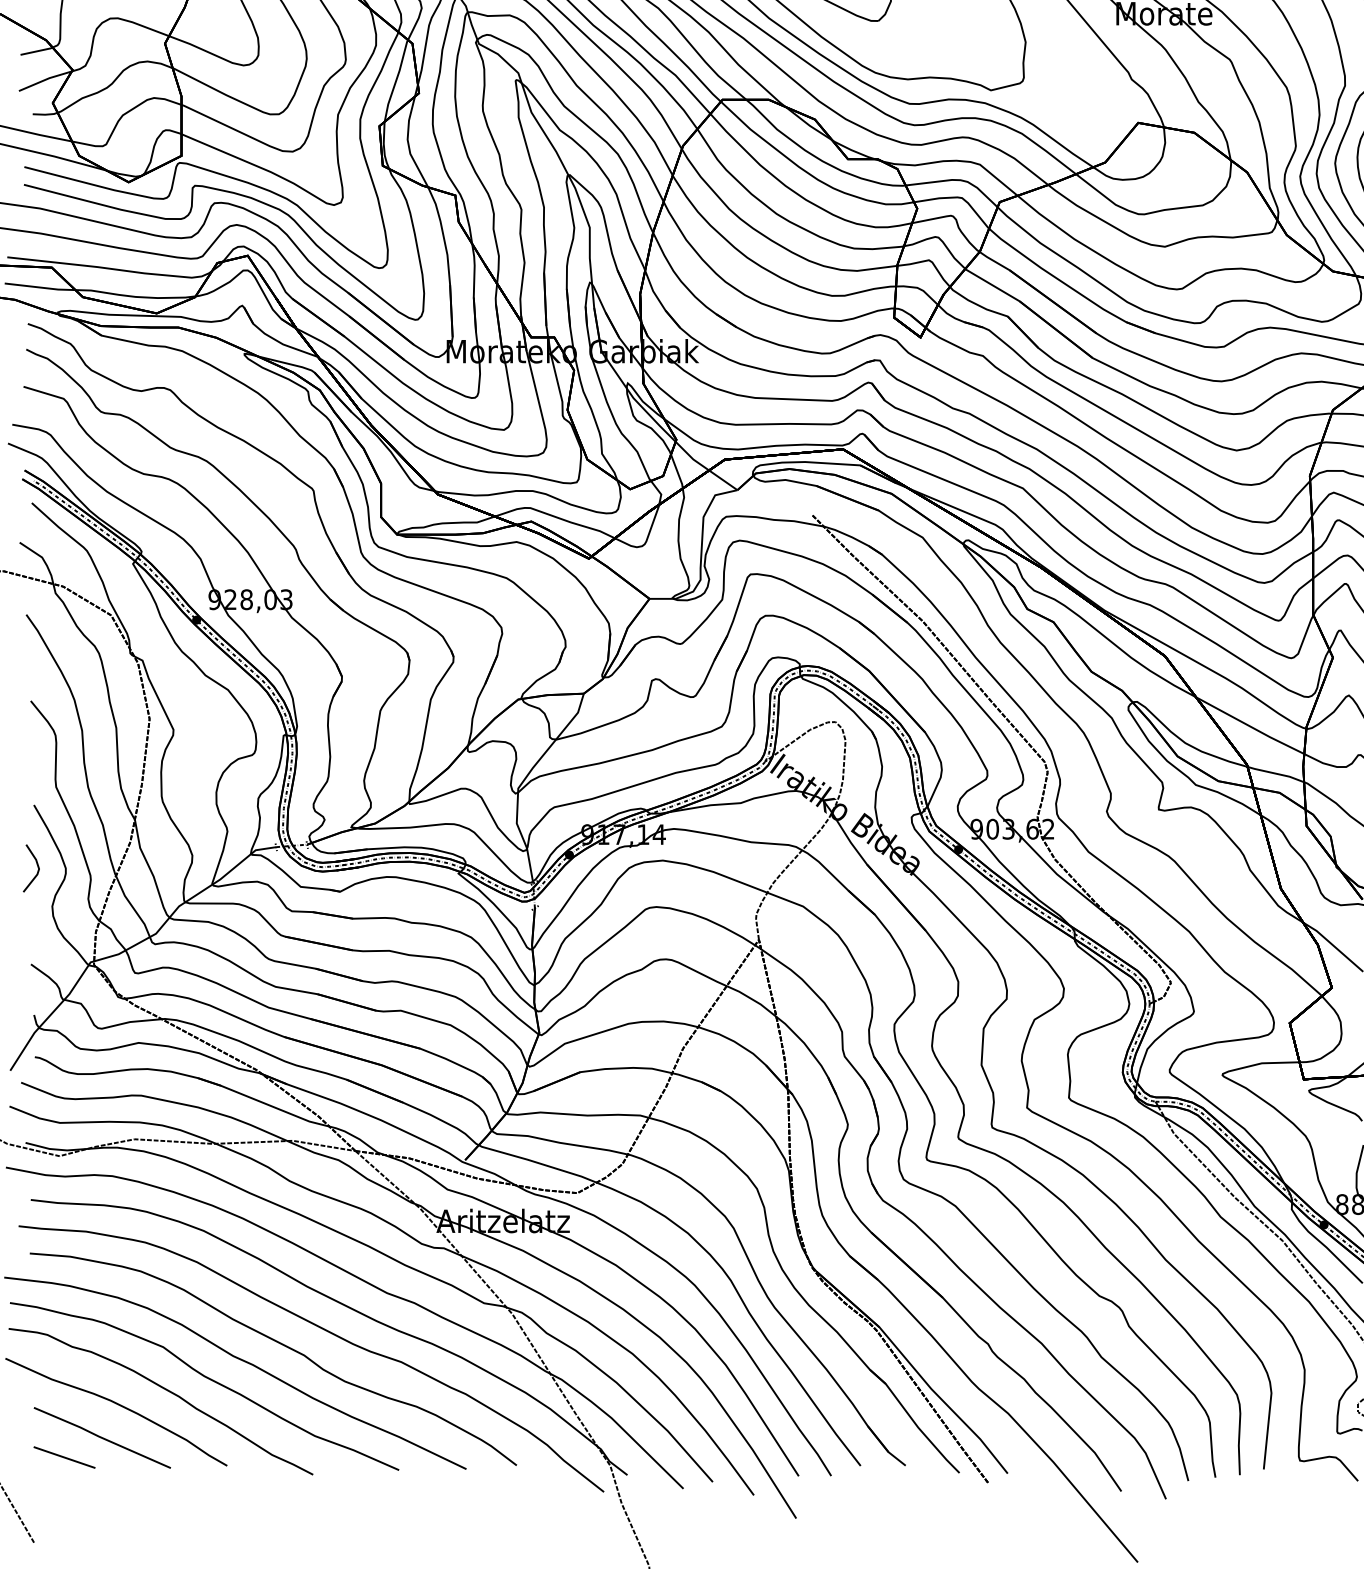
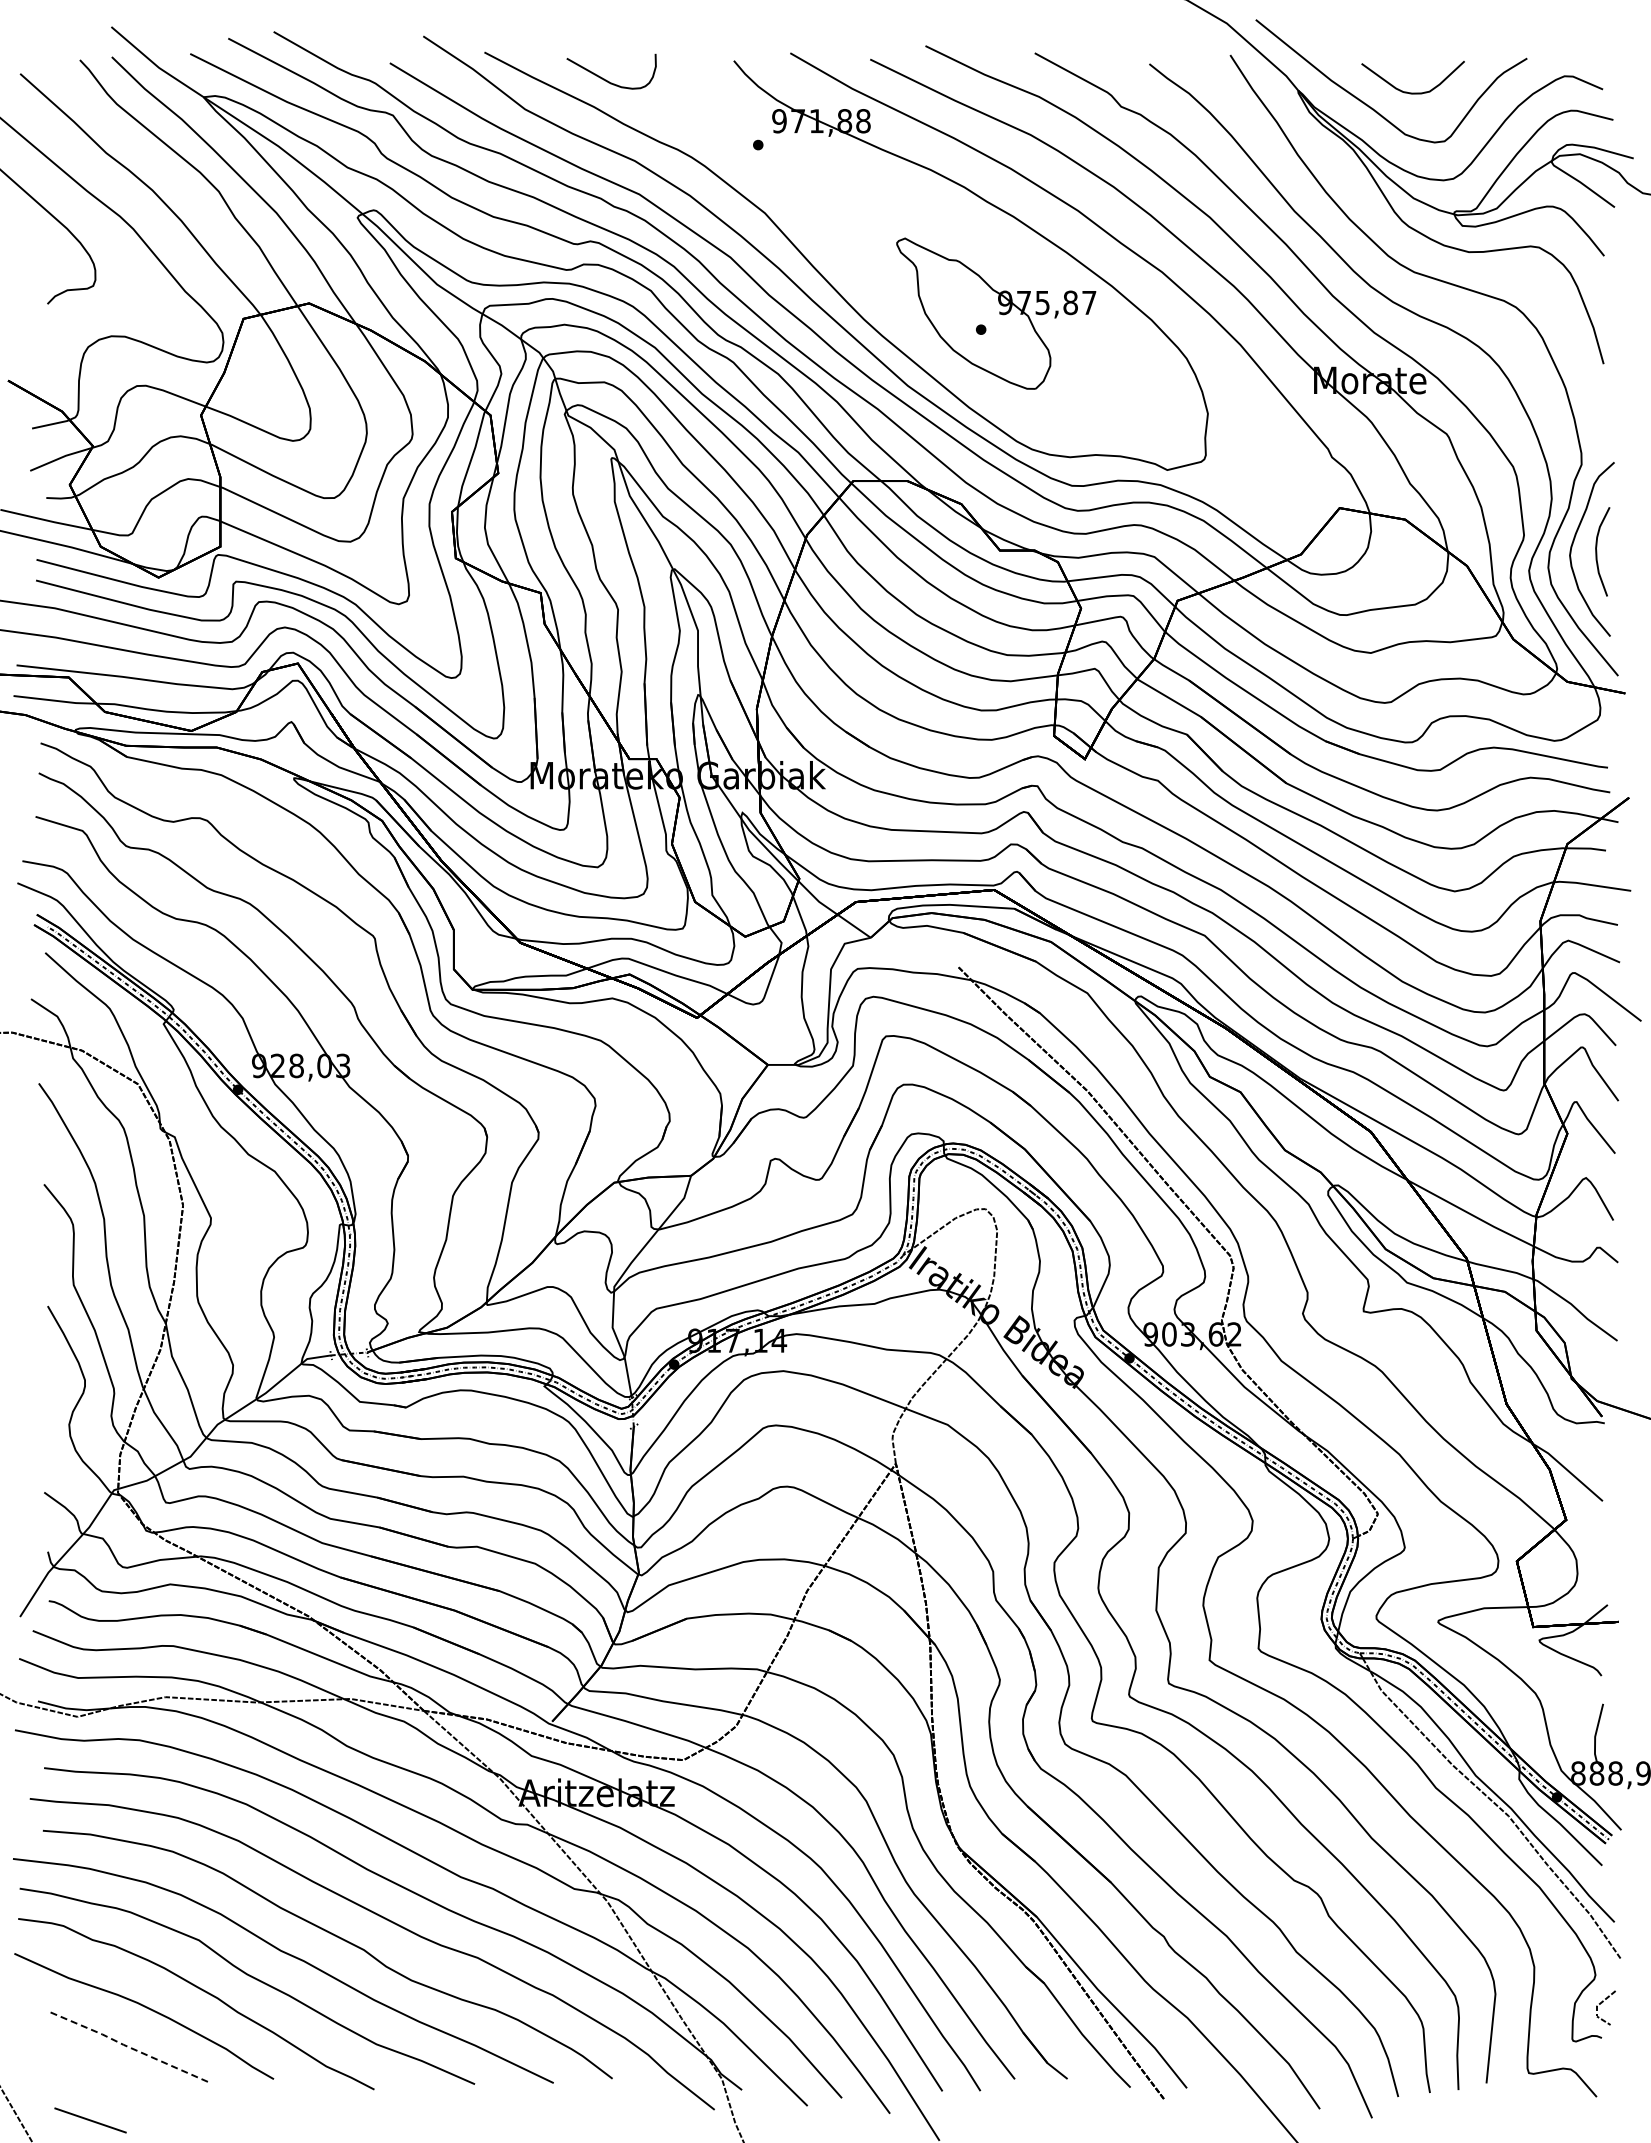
line: (37, 866) -> (51, 1377), removed
line: (101, 1437) -> (126, 2046), solid -> dashed
line: (64, 1457) -> (90, 2120), moved

